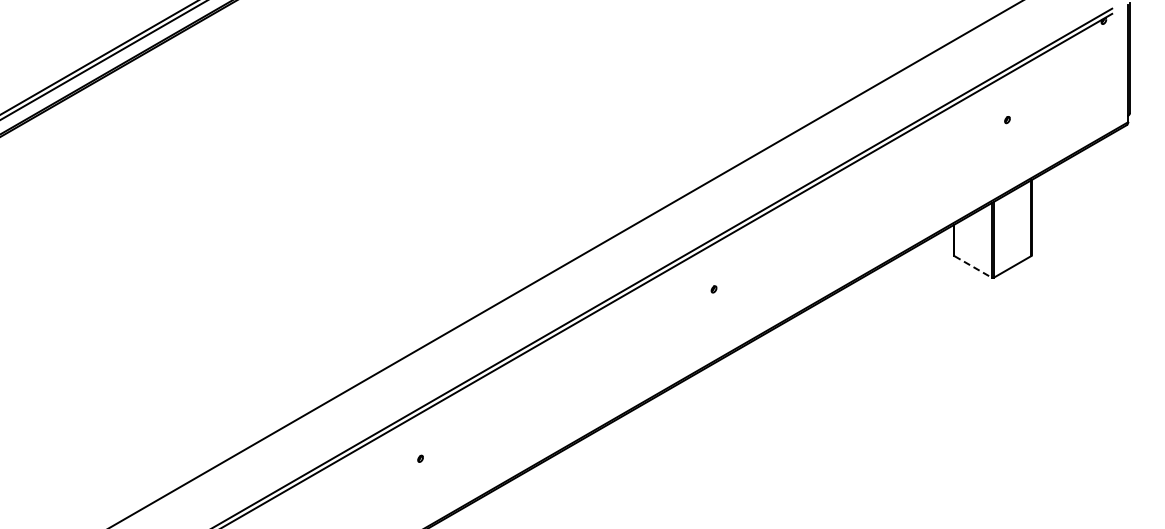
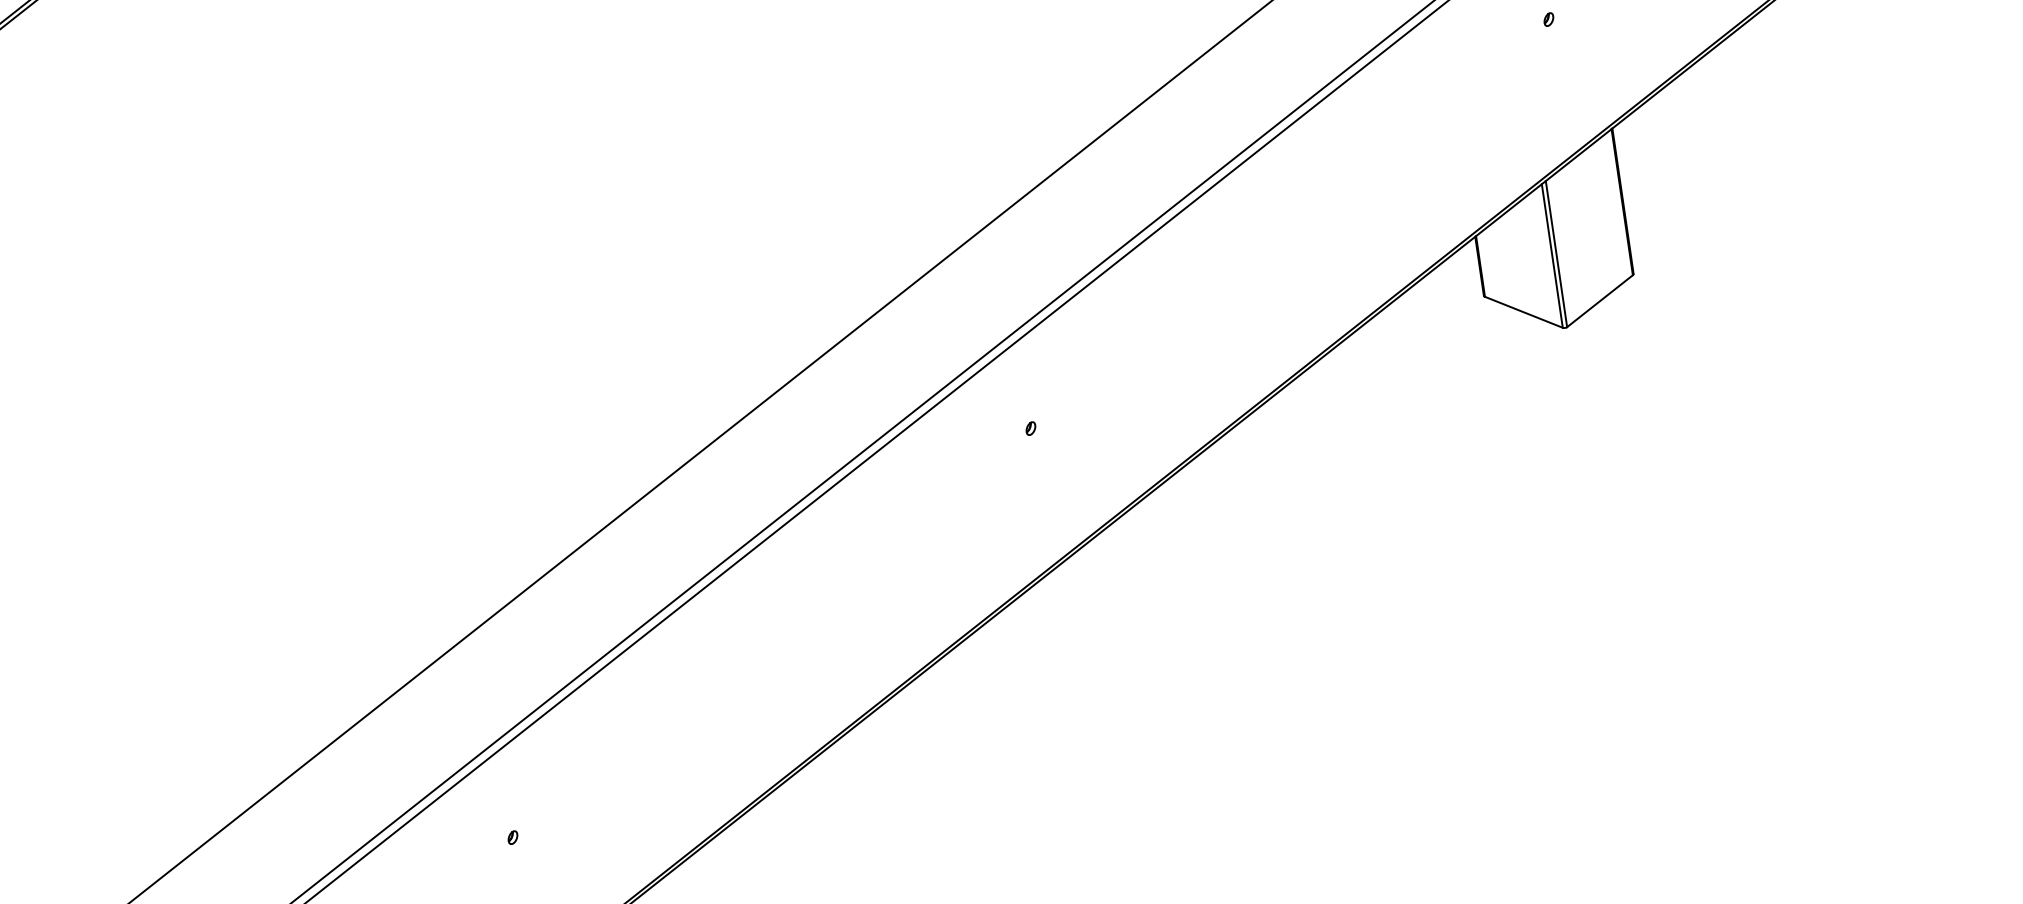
line: (973, 266) -> (1524, 311), dashed -> solid

